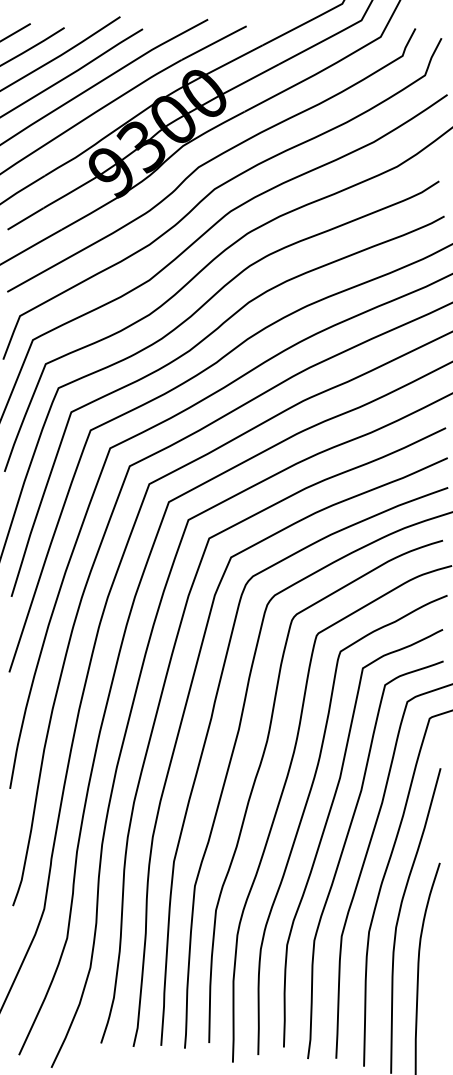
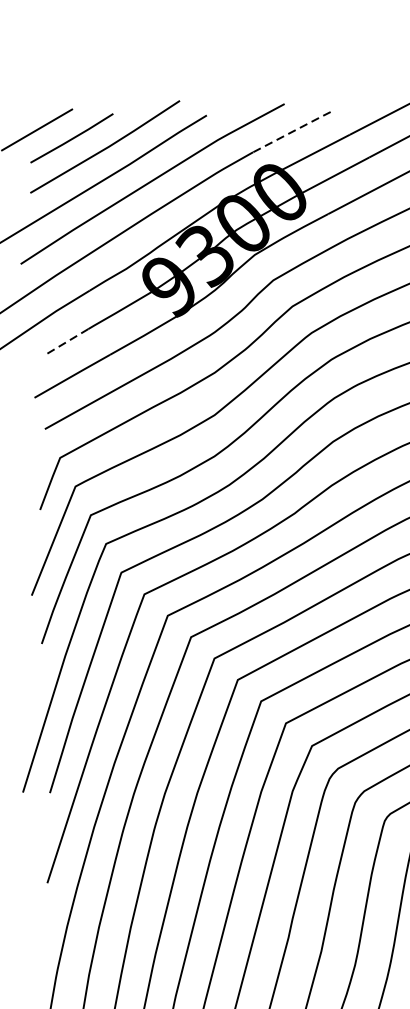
line: (214, 43) -> (292, 132), solid -> dashed
line: (25, 219) -> (66, 342), solid -> dashed

